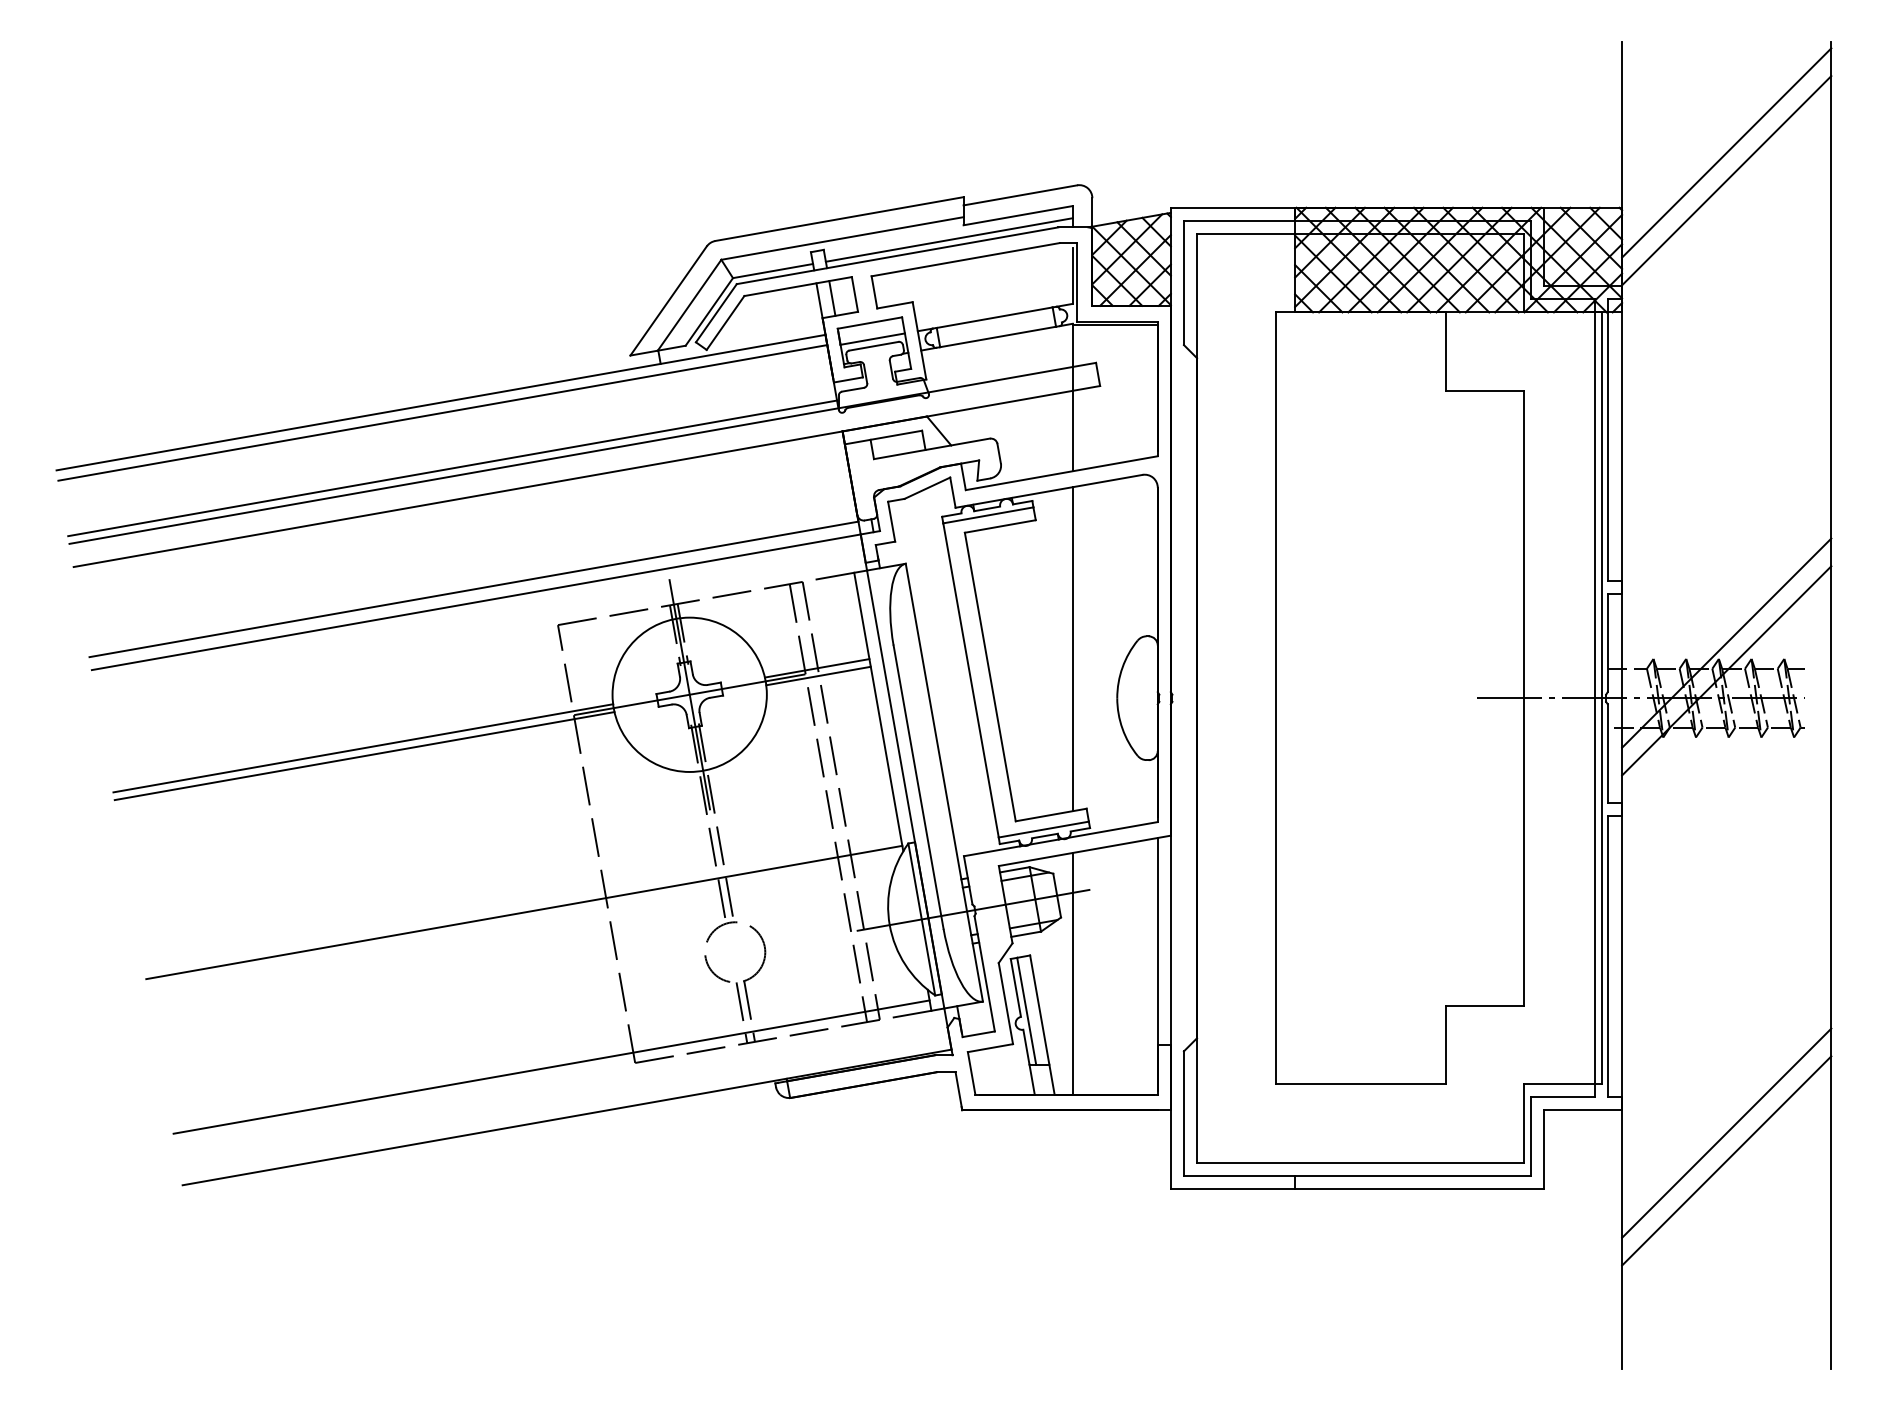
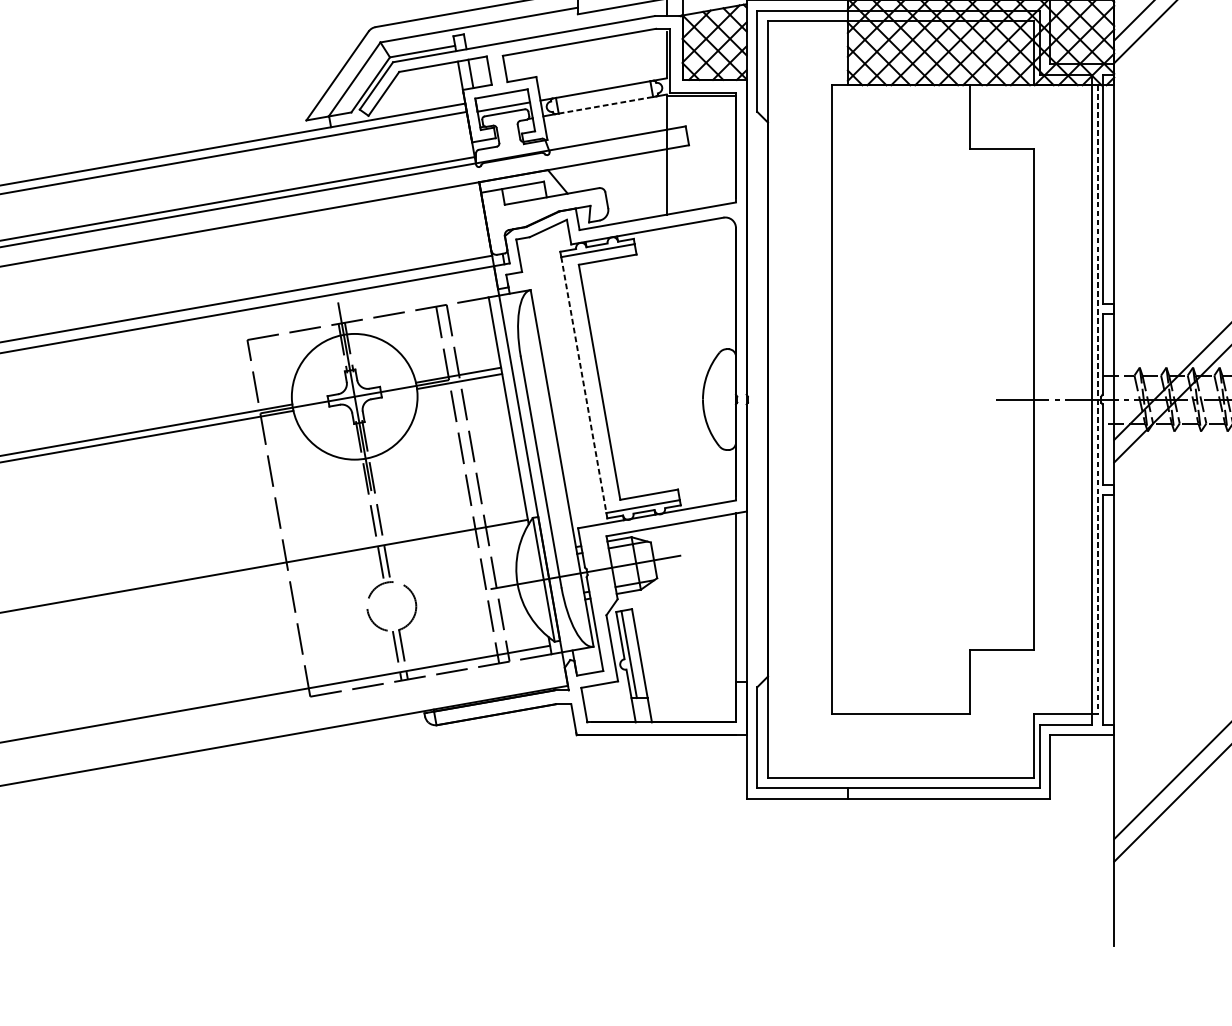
line: (948, 239) -> (565, 25), removed
line: (998, 336) -> (606, 104), solid -> dashed
line: (1072, 649) -> (666, 359), removed
line: (971, 680) -> (584, 385), solid -> dashed
line: (1602, 698) -> (1098, 399), solid -> dashed
line: (1072, 973) -> (666, 623), removed

